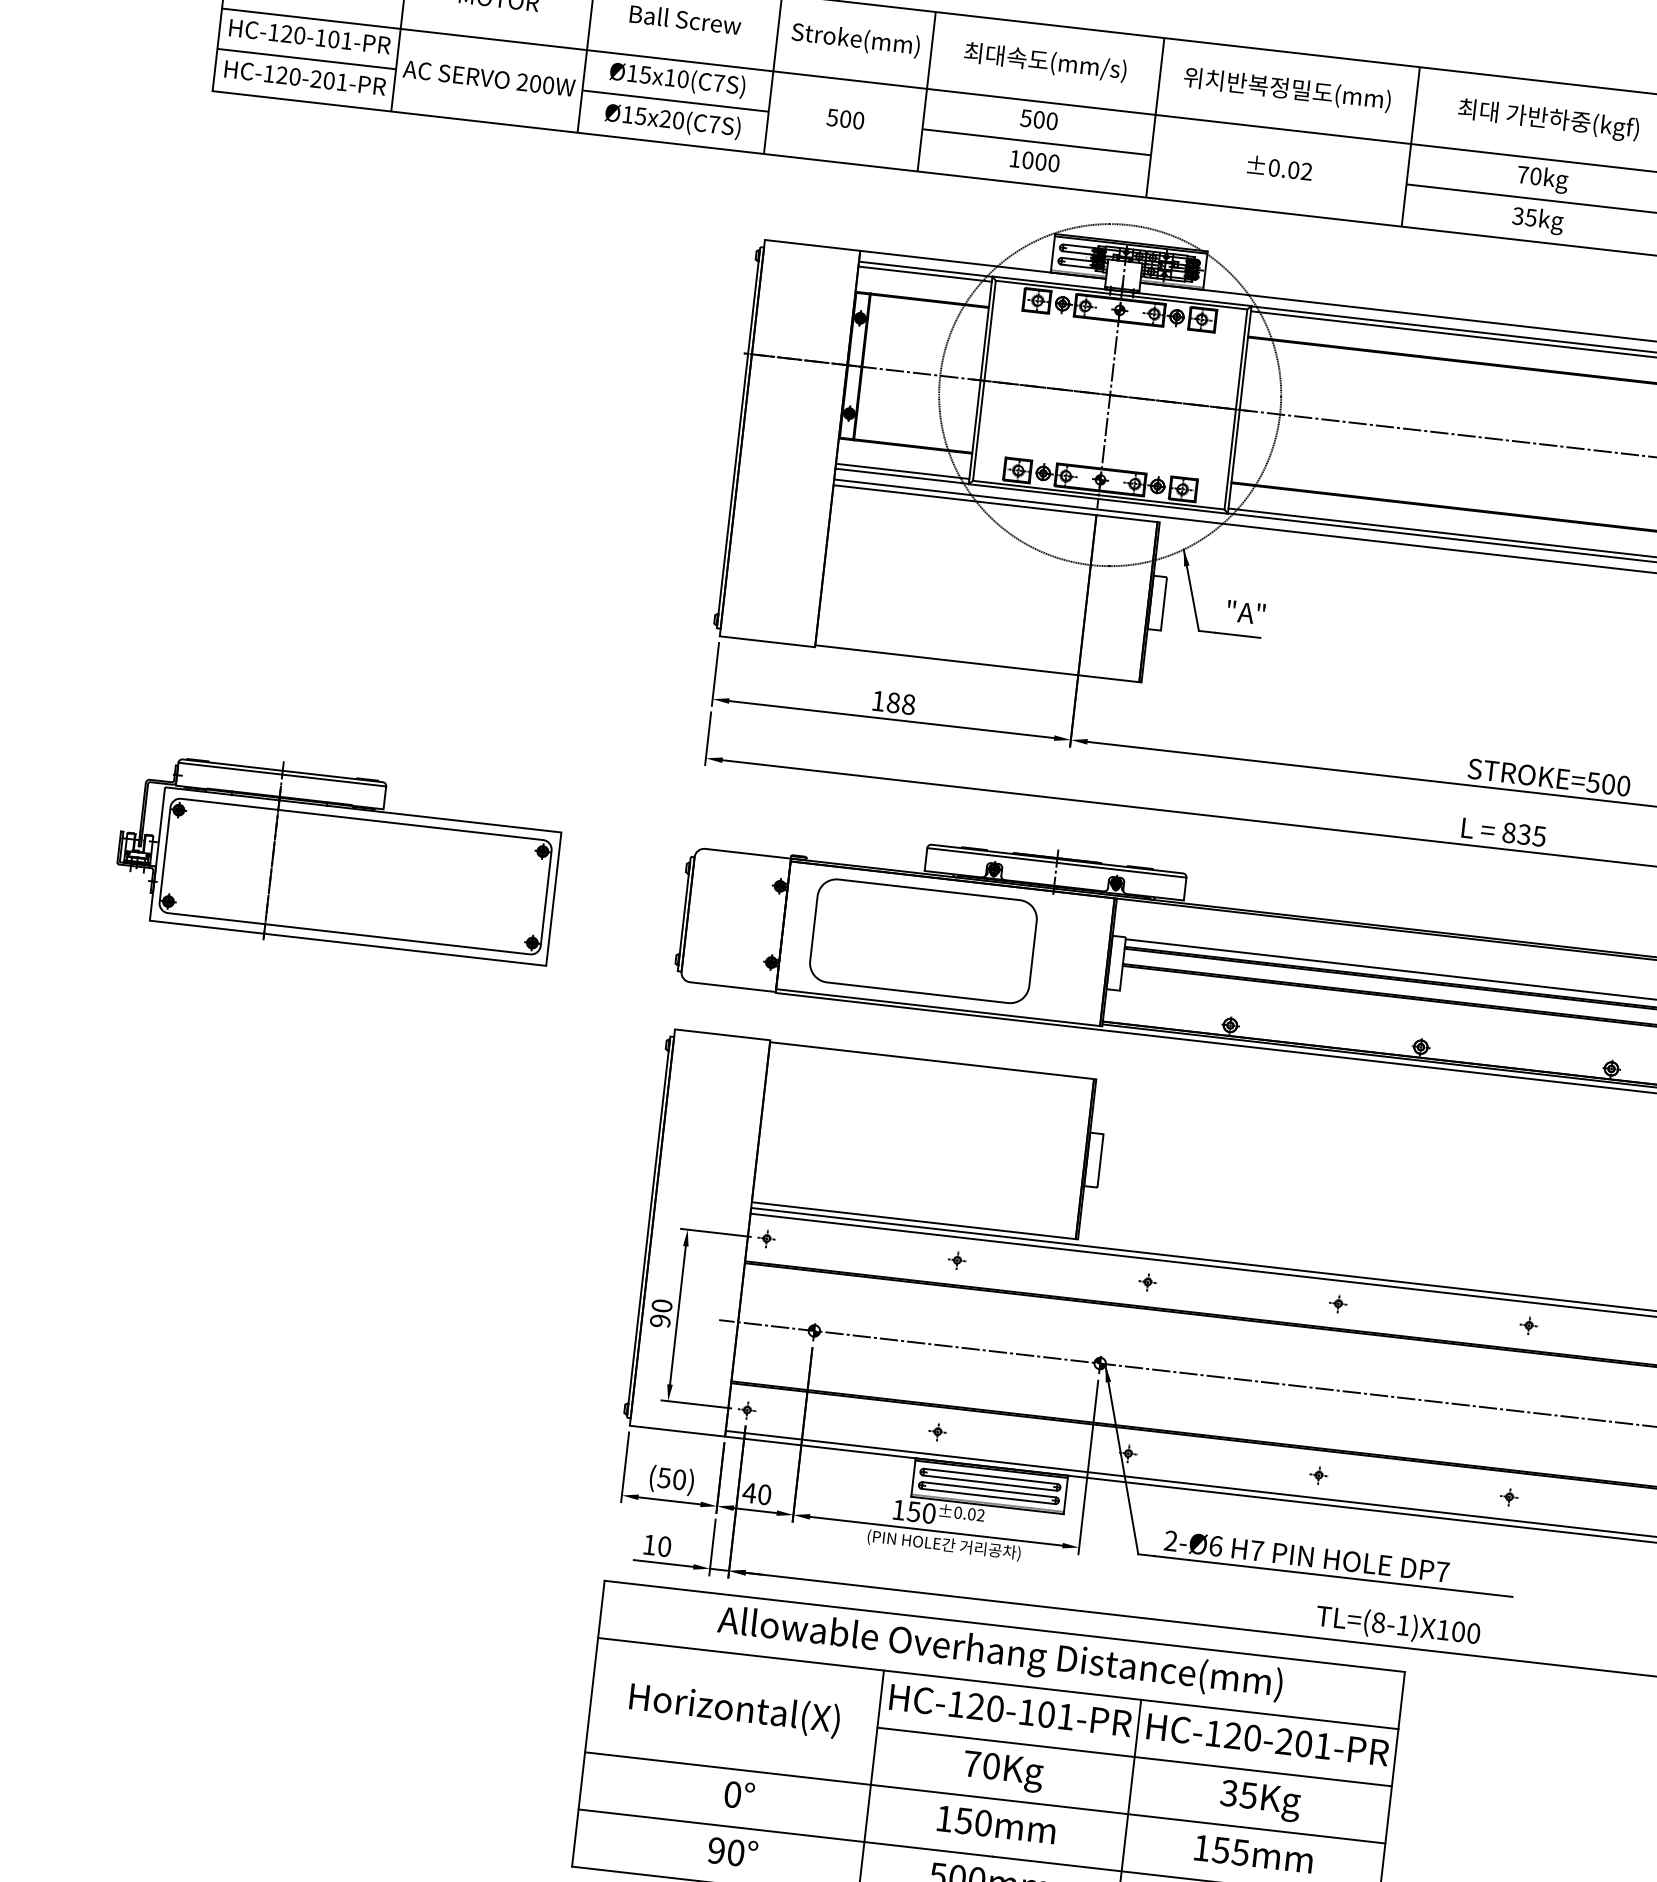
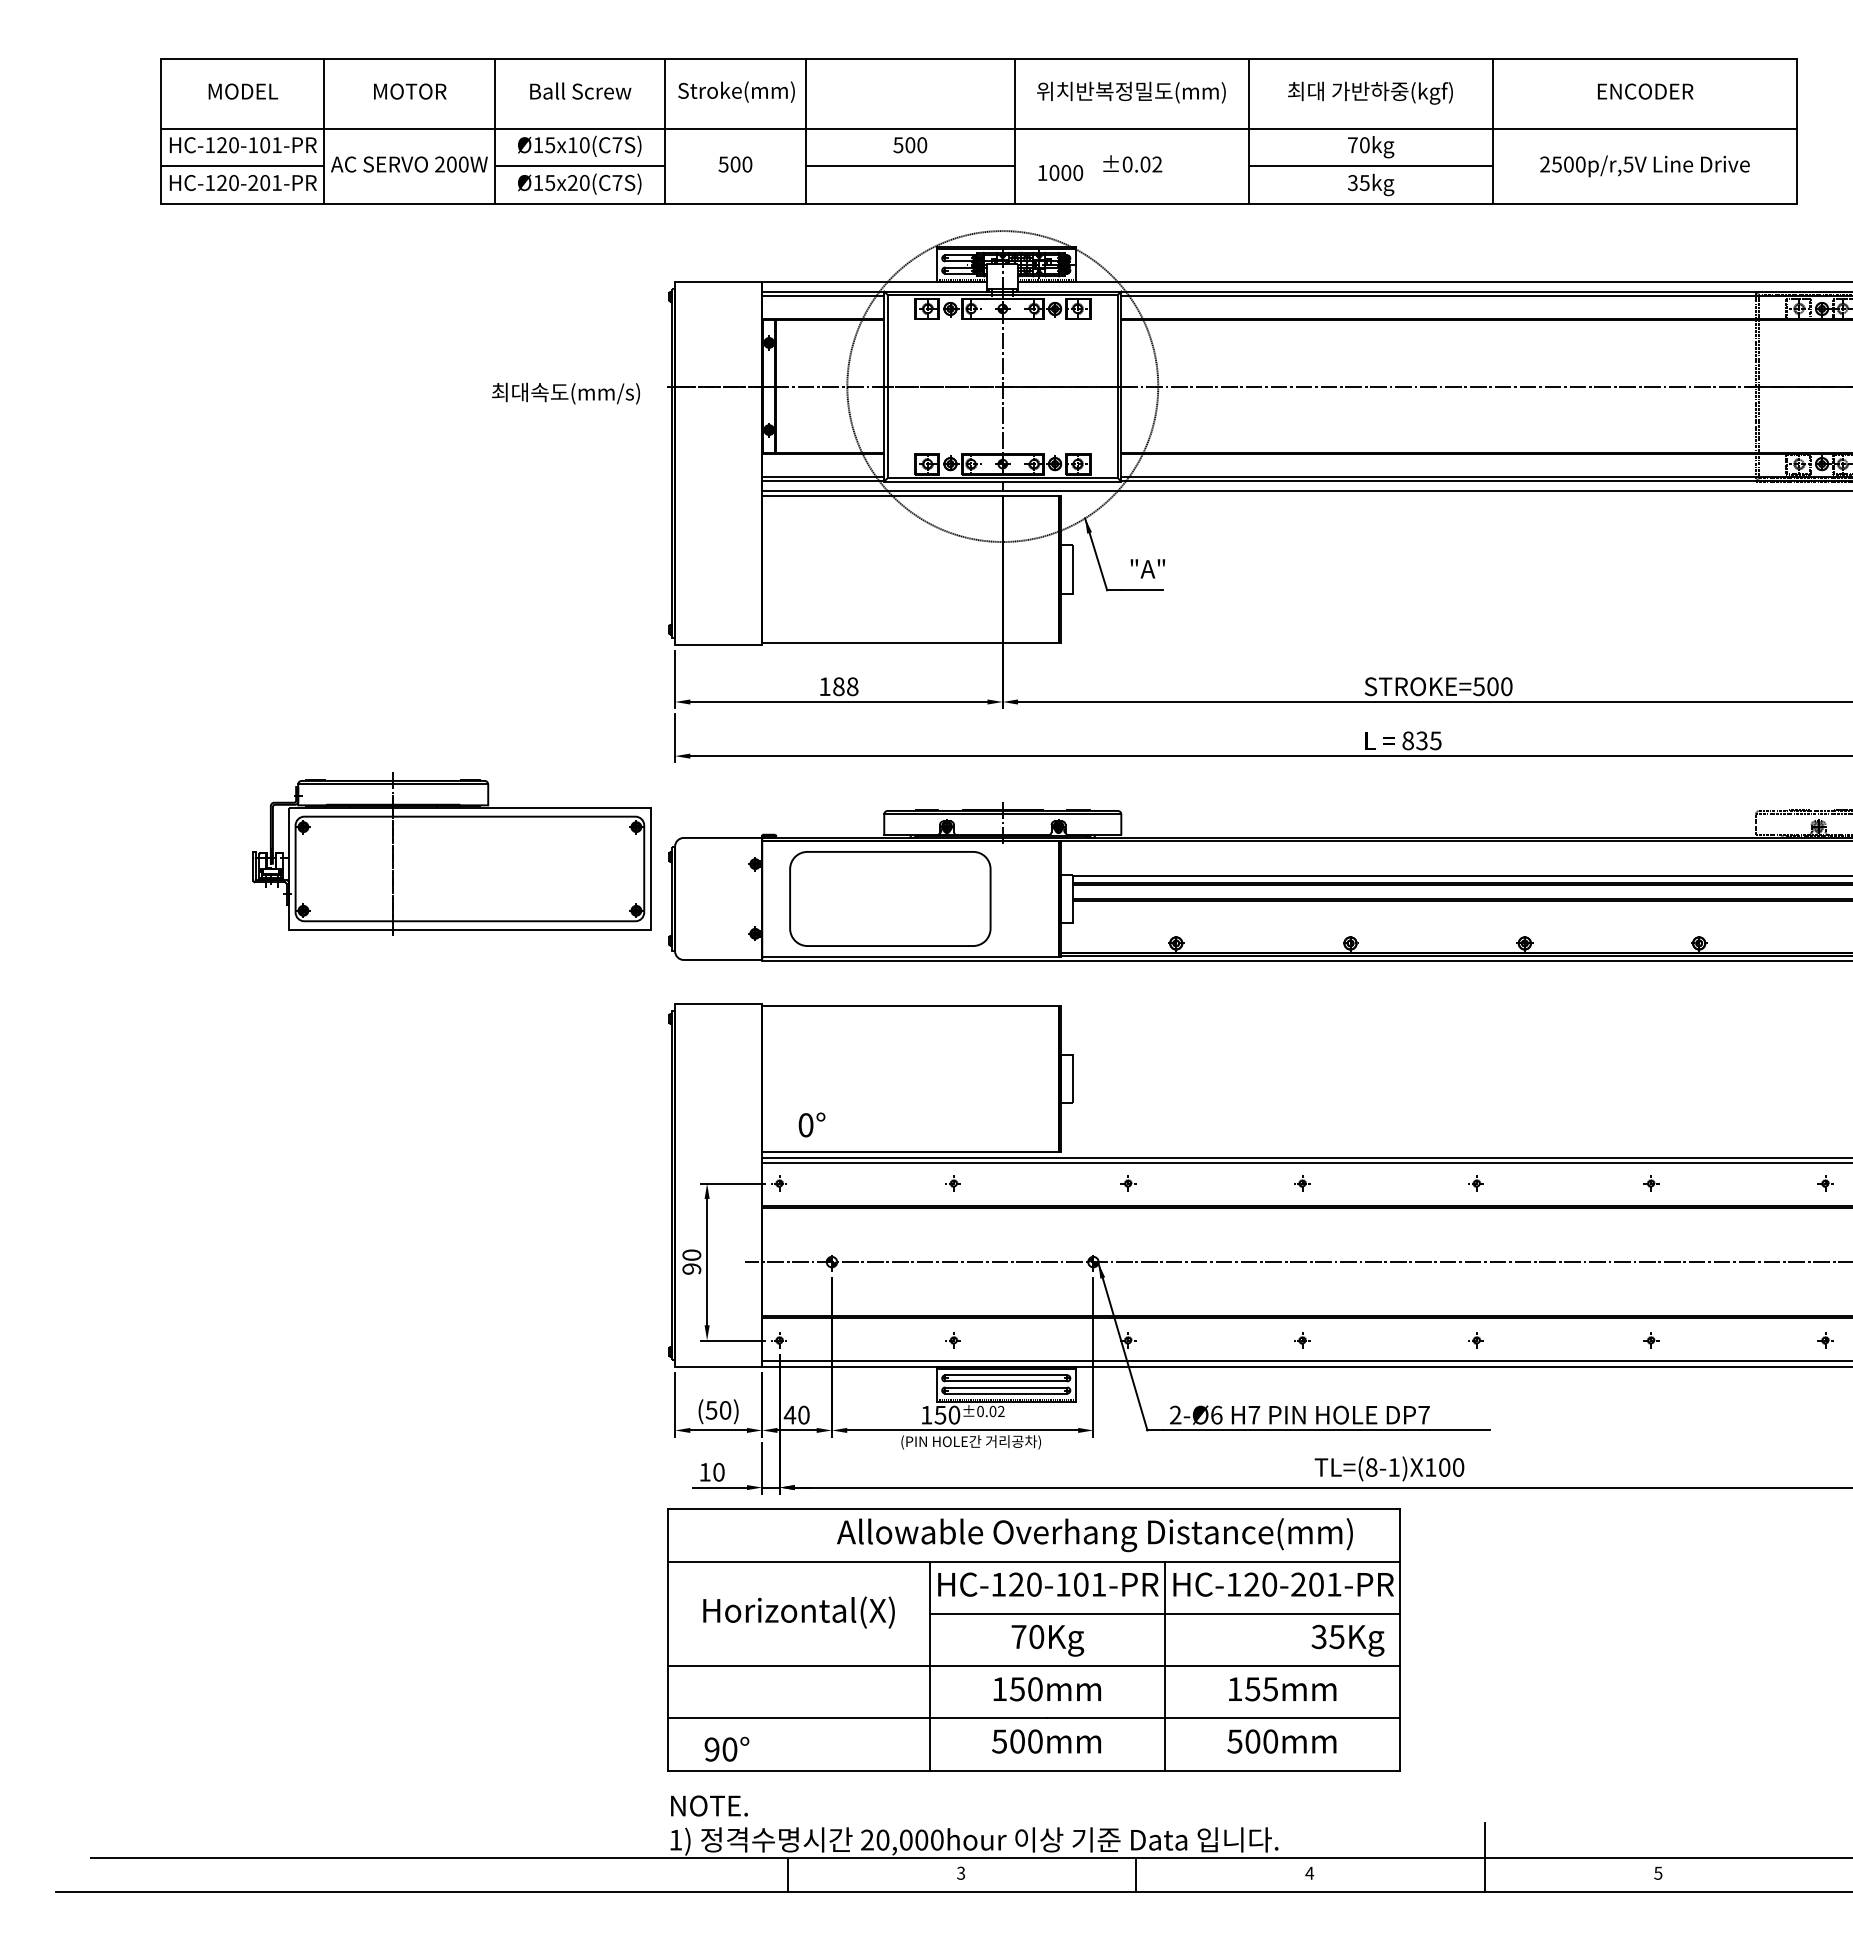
text: (1044, 62) -> (565, 393), moved
text: (1034, 160) -> (1060, 172), moved
part: (337, 857) -> (451, 853), moved
text: (999, 1654) -> (1094, 1535), moved
text: (738, 1794) -> (811, 1124), moved
text: (1259, 1800) -> (1347, 1640), moved
text: (732, 1851) -> (726, 1748), moved

